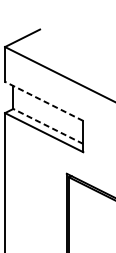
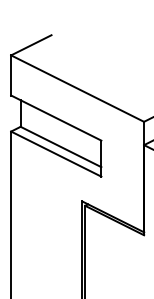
line: (43, 100) -> (55, 117), dashed -> solid
line: (47, 126) -> (60, 146), dashed -> solid

